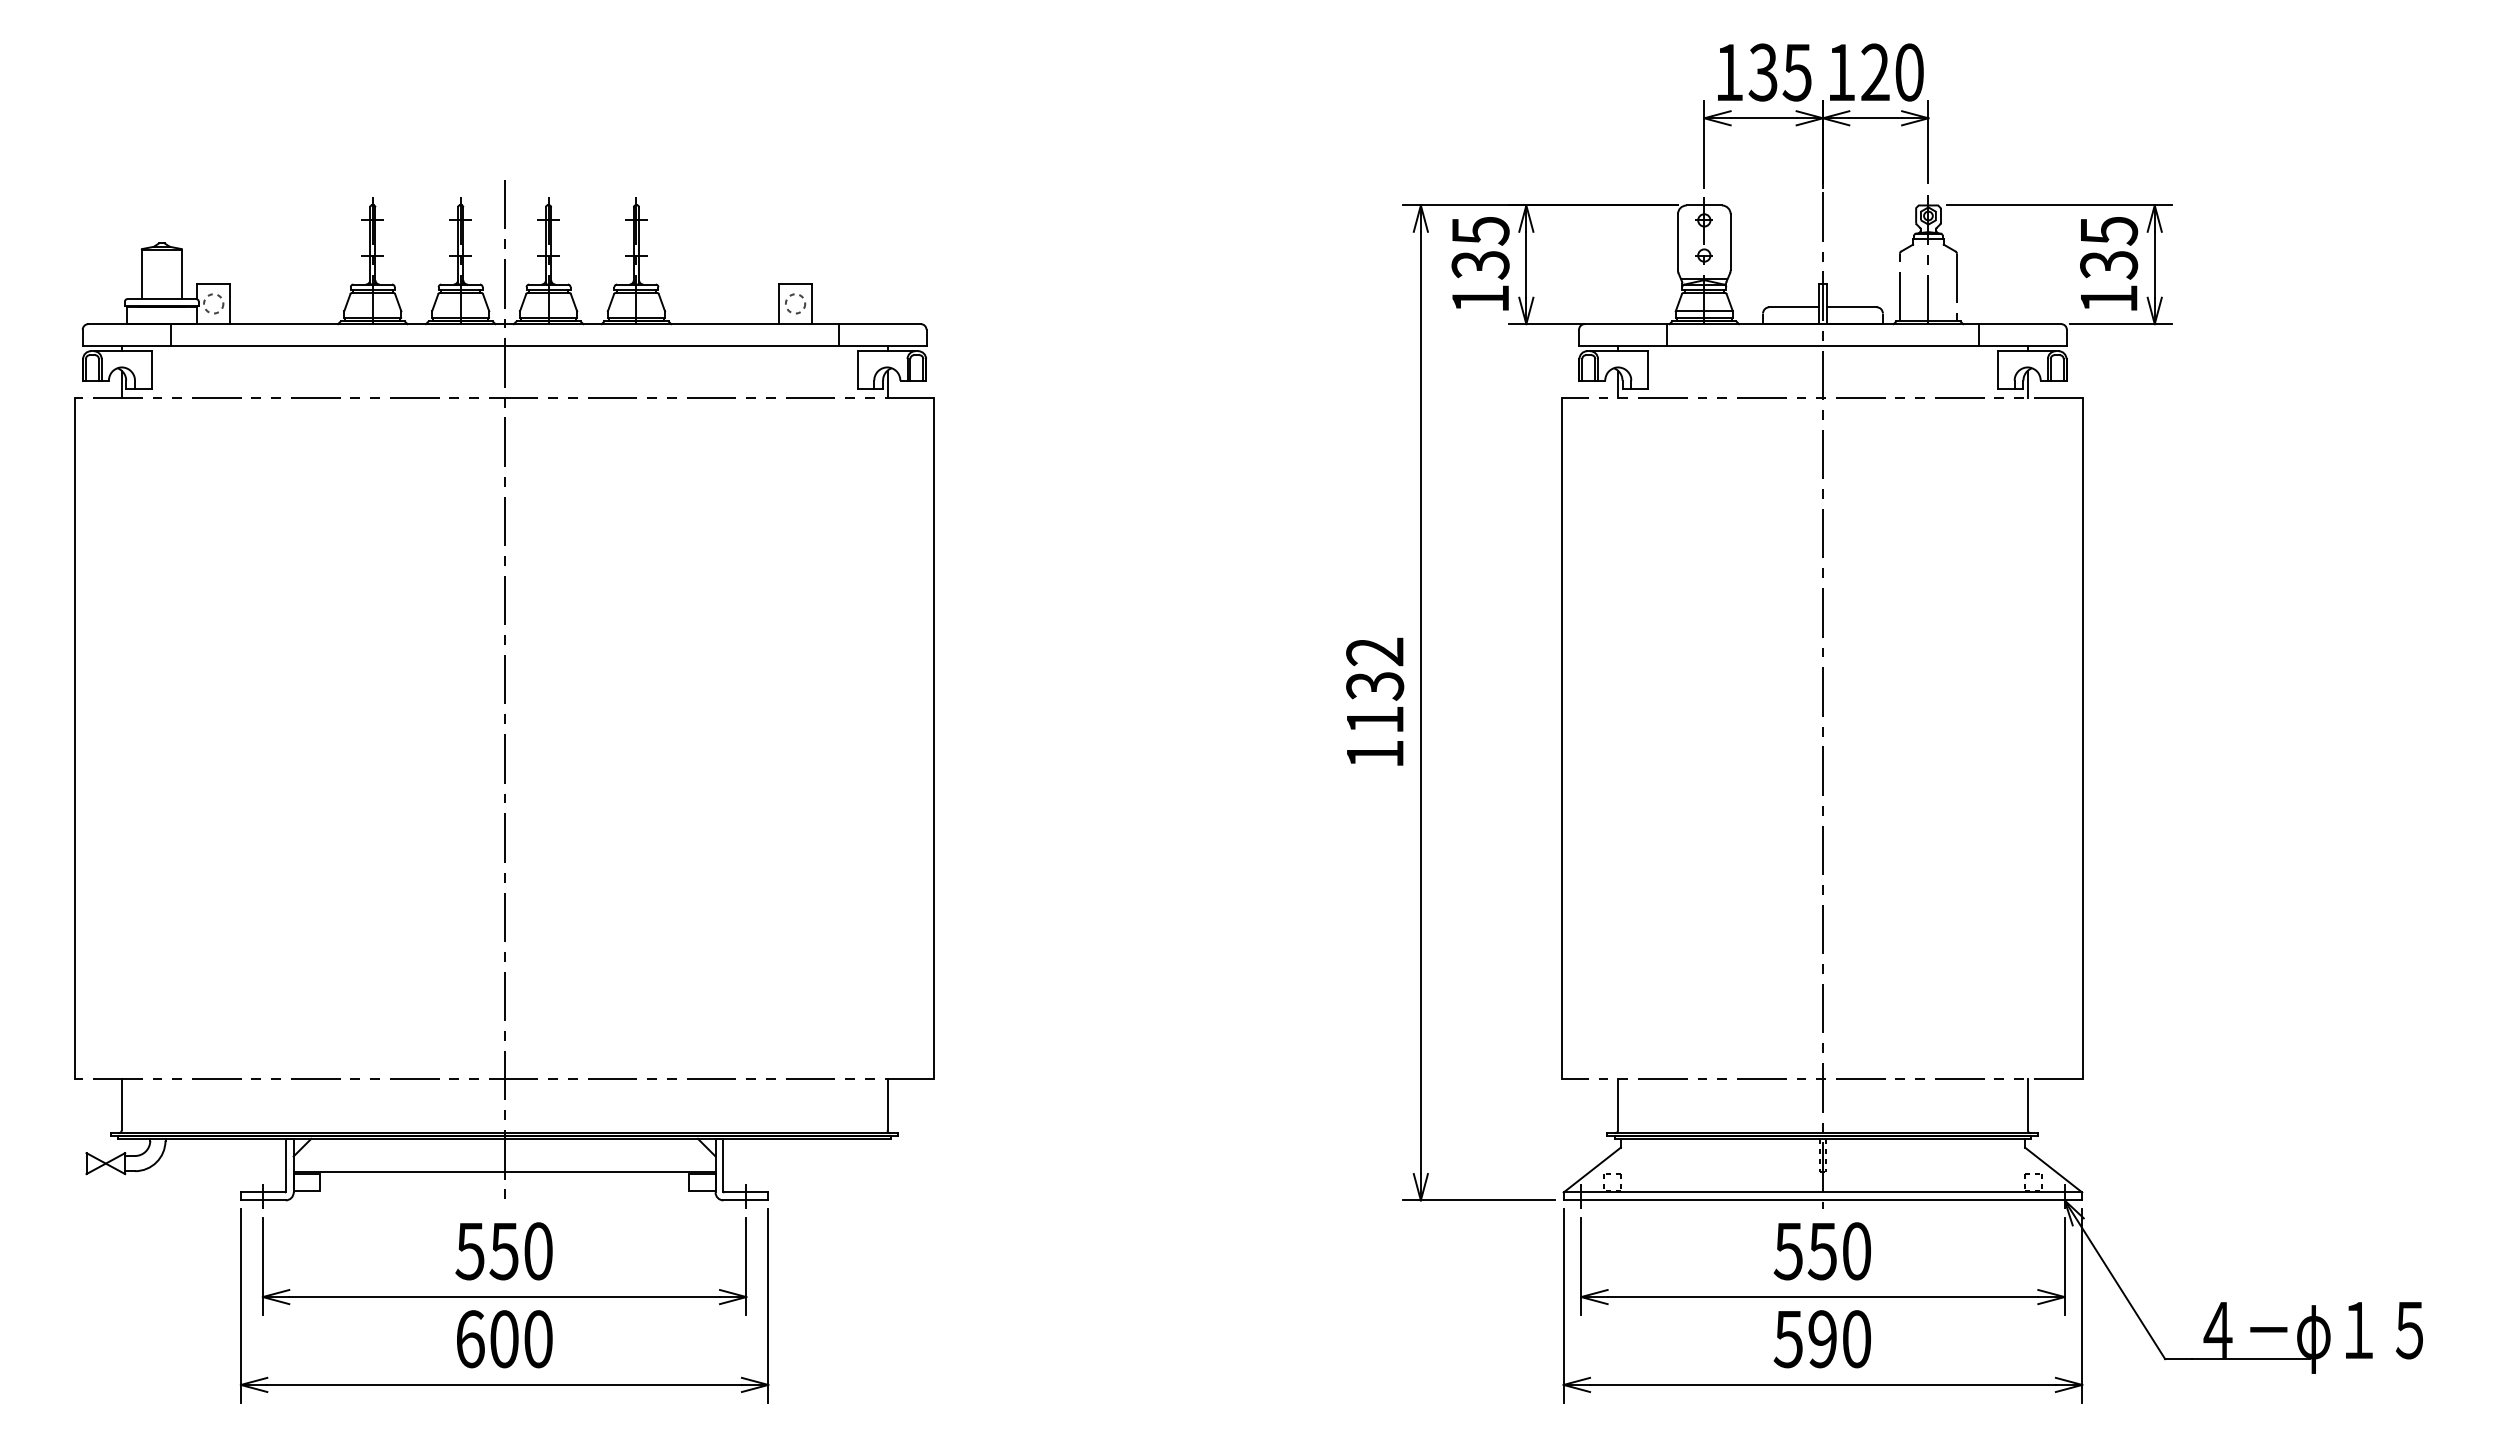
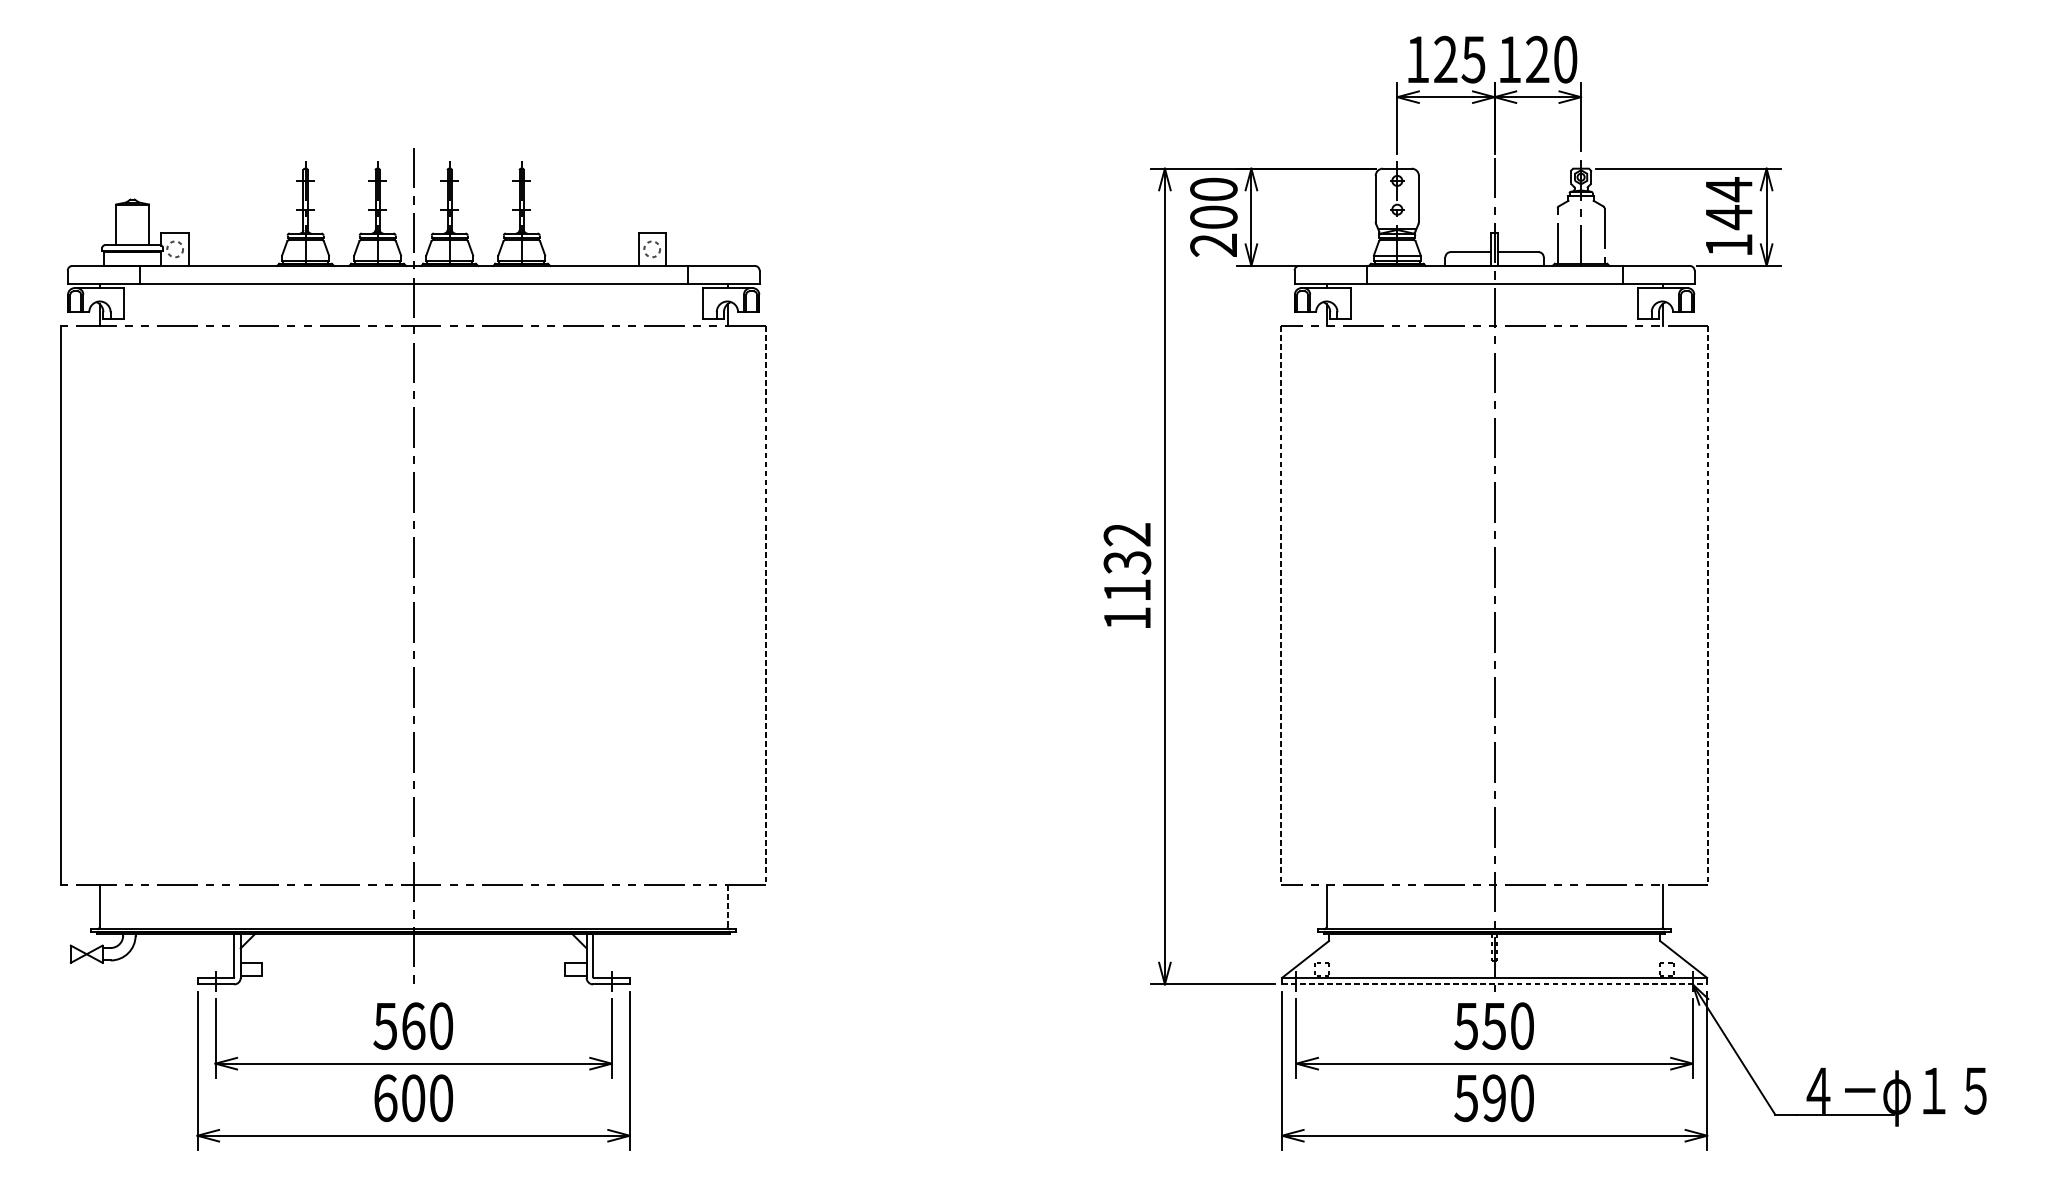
text: (1762, 72) -> (1445, 59), 135 -> 125
text: (2109, 247) -> (1729, 203), 135 -> 144
text: (1480, 264) -> (1213, 217), 135 -> 200
line: (934, 738) -> (766, 605), solid -> dashed
line: (1562, 738) -> (1281, 605), solid -> dashed
line: (2083, 738) -> (1708, 605), solid -> dashed
line: (887, 1104) -> (727, 905), solid -> dashed
line: (504, 1172) -> (413, 961), removed
line: (1823, 1200) -> (1495, 984), solid -> dashed
text: (503, 1251) -> (412, 1026), 550 -> 560

